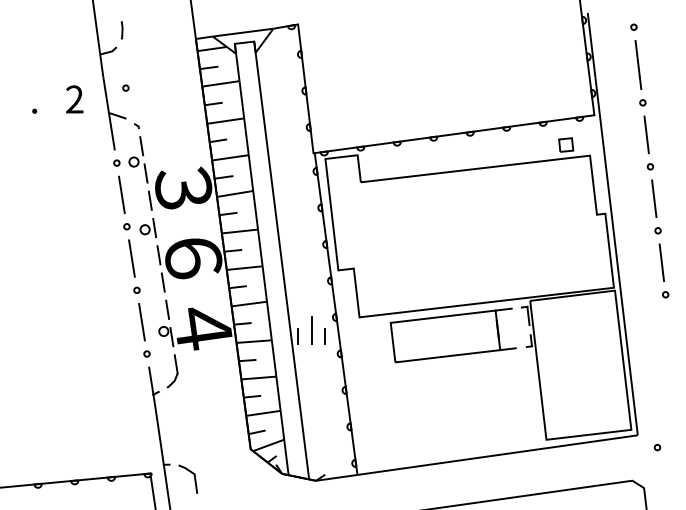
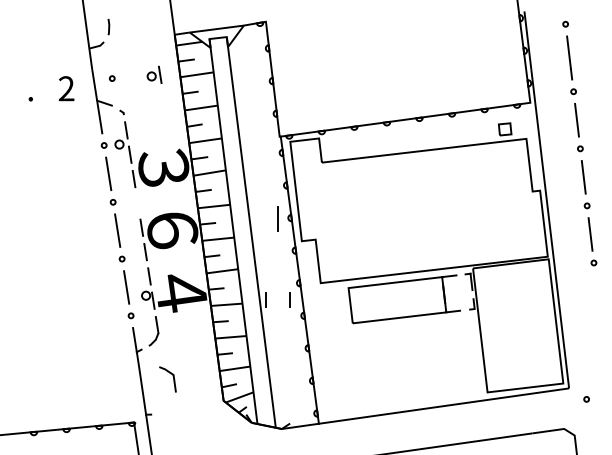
part: (148, 227) -> (154, 74), moved
line: (311, 330) -> (277, 219), moved
part: (188, 478) -> (168, 378), moved

